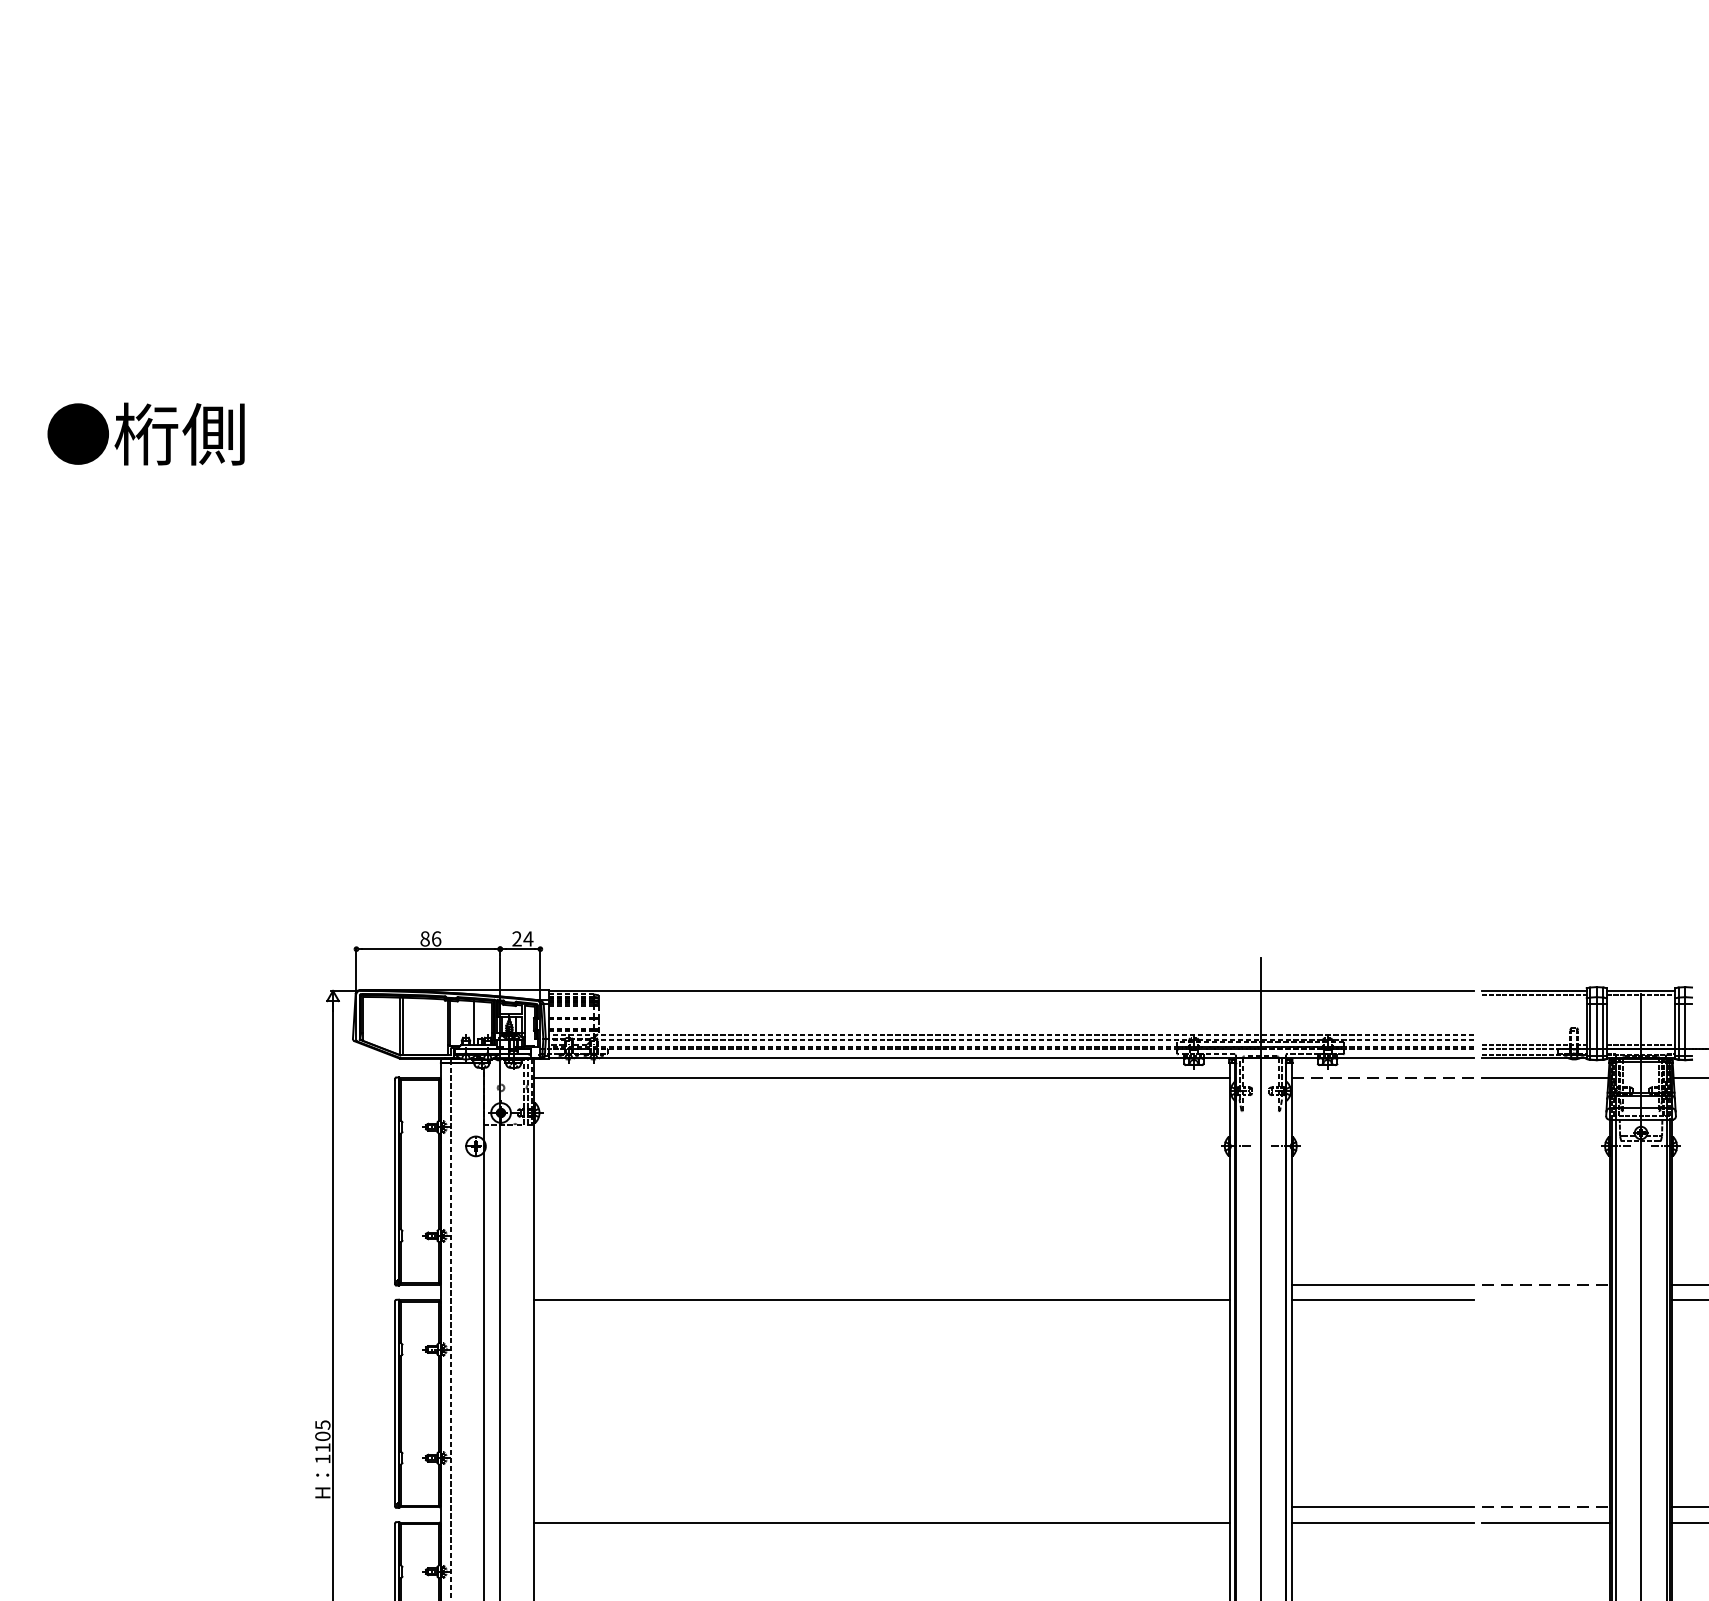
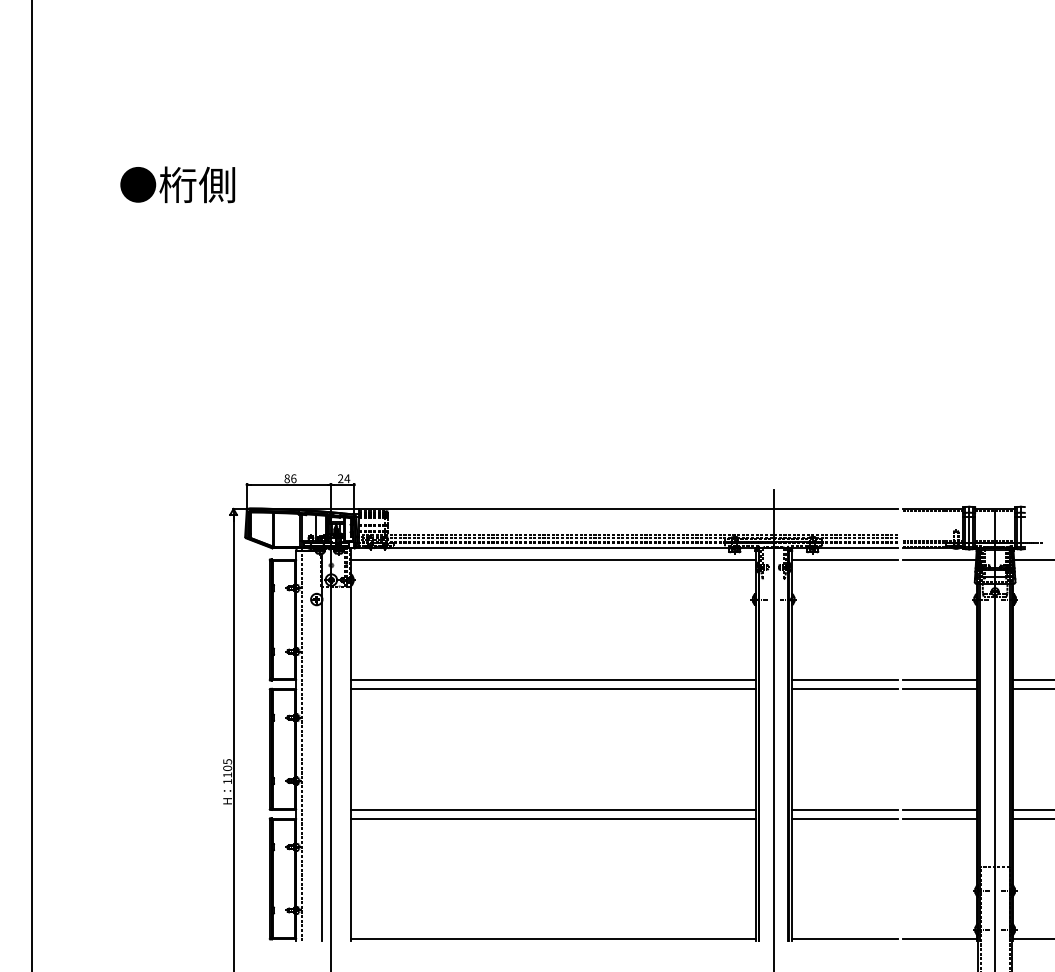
text: (145, 433) -> (177, 184), moved
line: (1384, 1077) -> (845, 559), dashed -> solid
line: (880, 1285) -> (552, 680), added
line: (1547, 1285) -> (940, 680), dashed -> solid
line: (1545, 1300) -> (939, 689), added
line: (880, 1507) -> (552, 809), added
line: (1547, 1507) -> (940, 809), dashed -> solid

